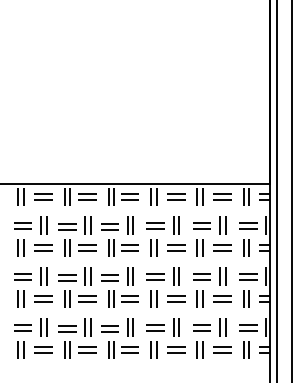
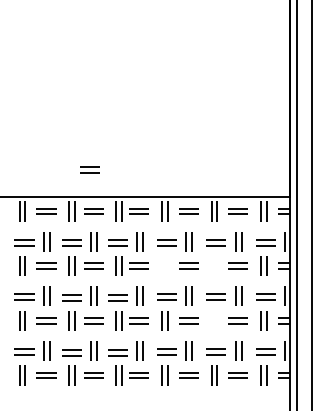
part: (83, 157) -> (89, 169), added
part: (153, 247) -> (164, 265), removed
part: (199, 247) -> (213, 265), removed
part: (199, 298) -> (213, 320), removed

